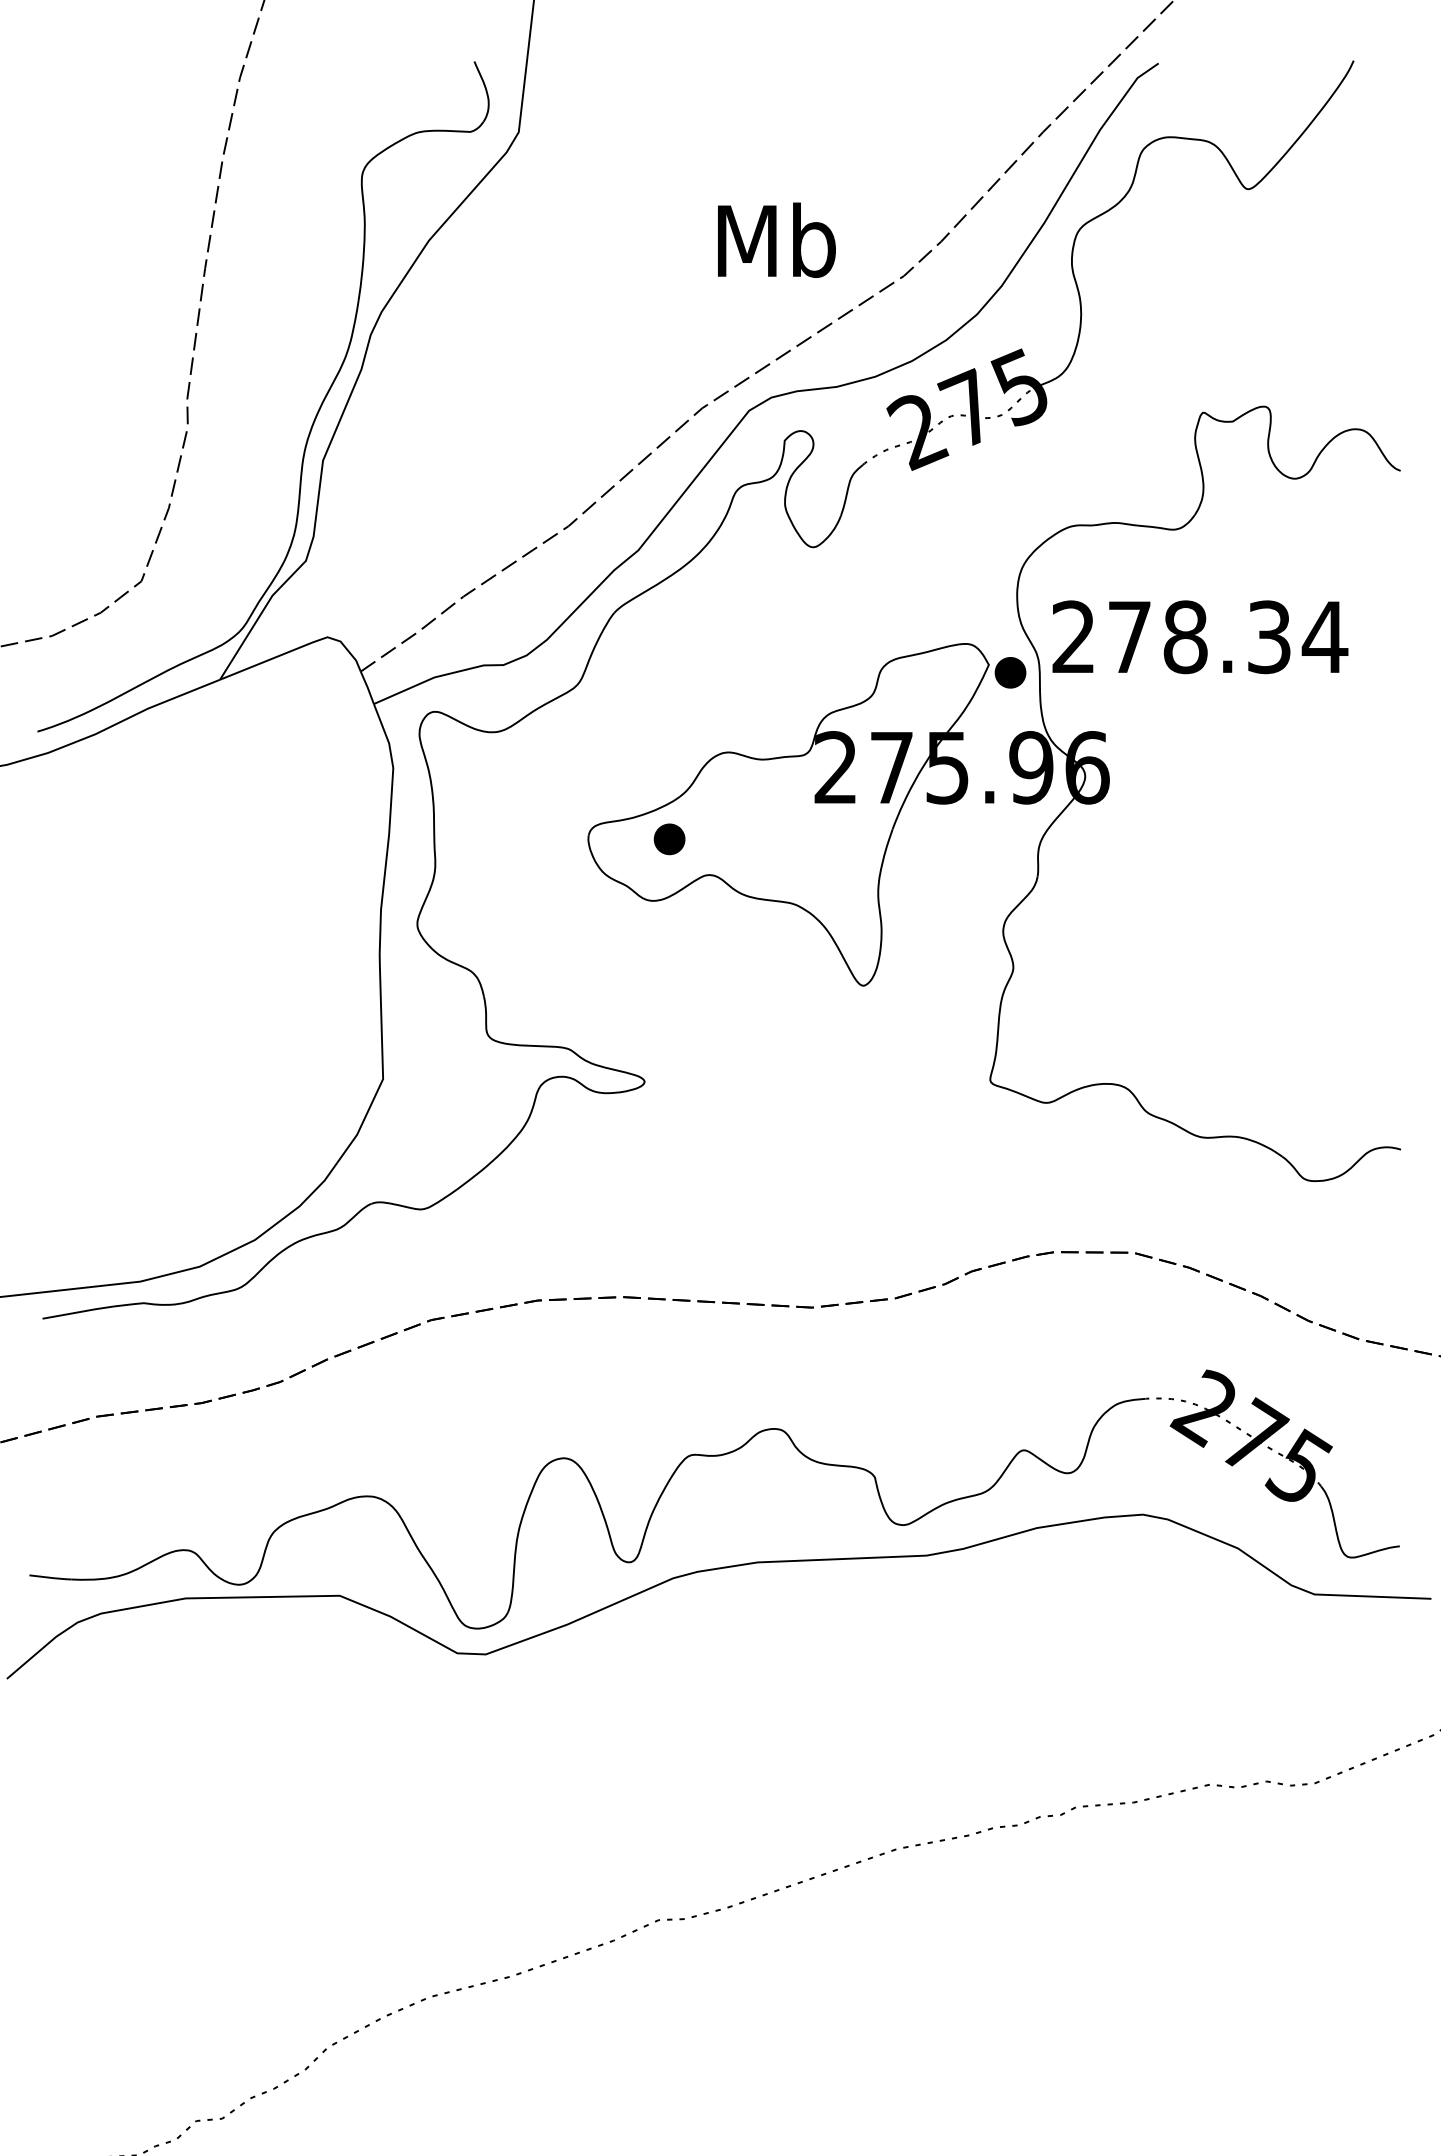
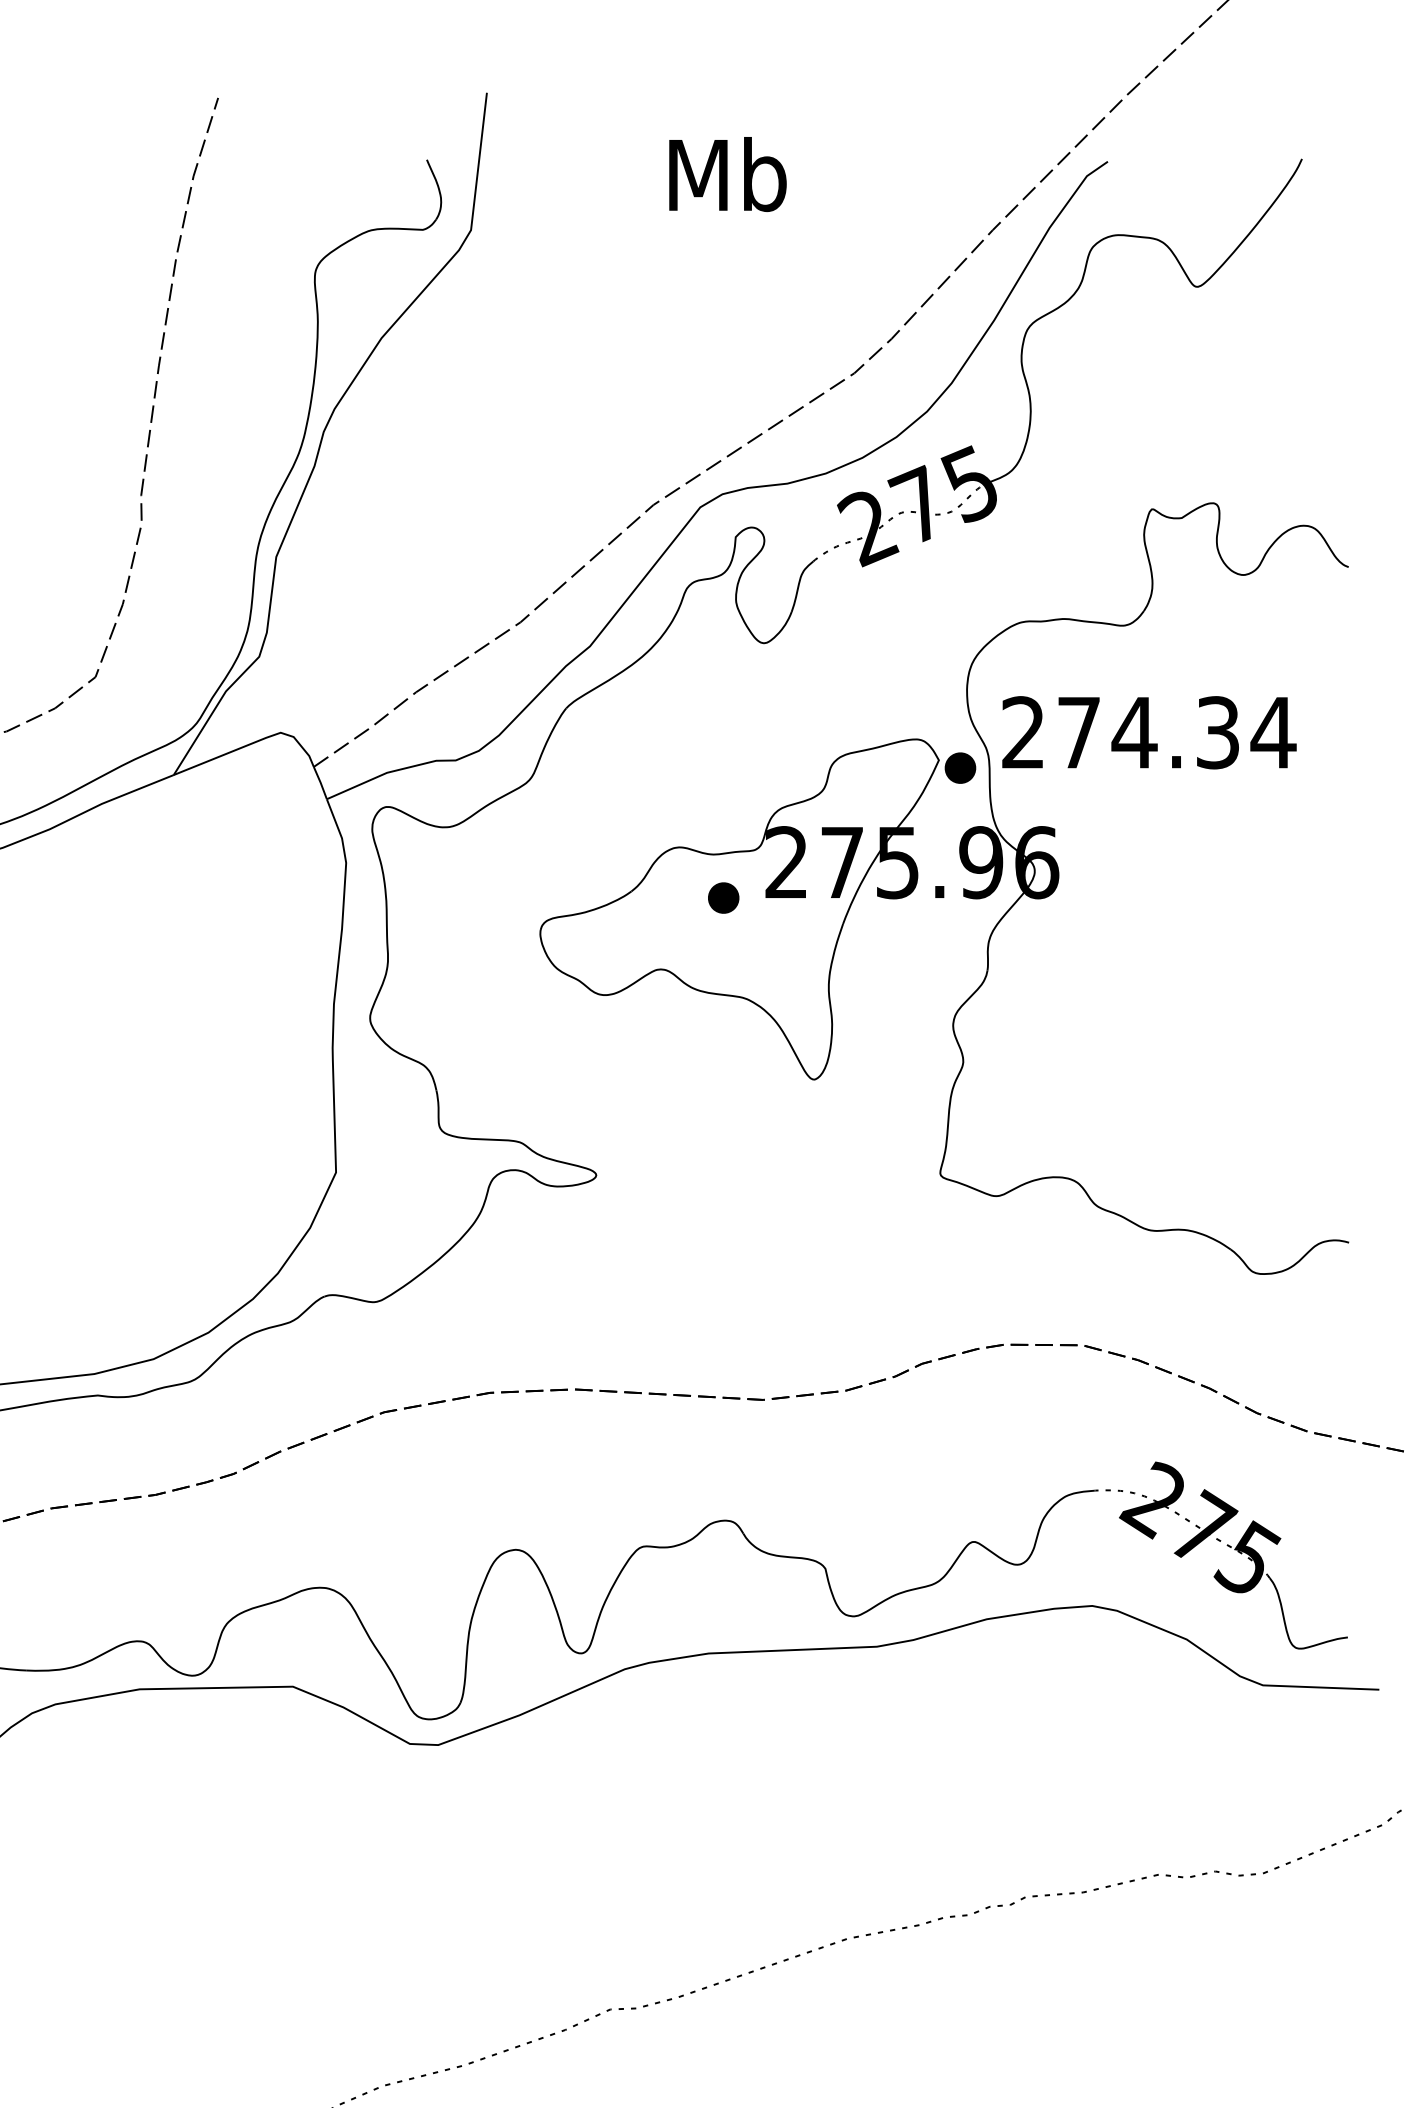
text: (776, 239) -> (727, 173), moved
text: (1185, 637) -> (1134, 733), 278.34 -> 274.34
part: (669, 839) -> (723, 898), moved

